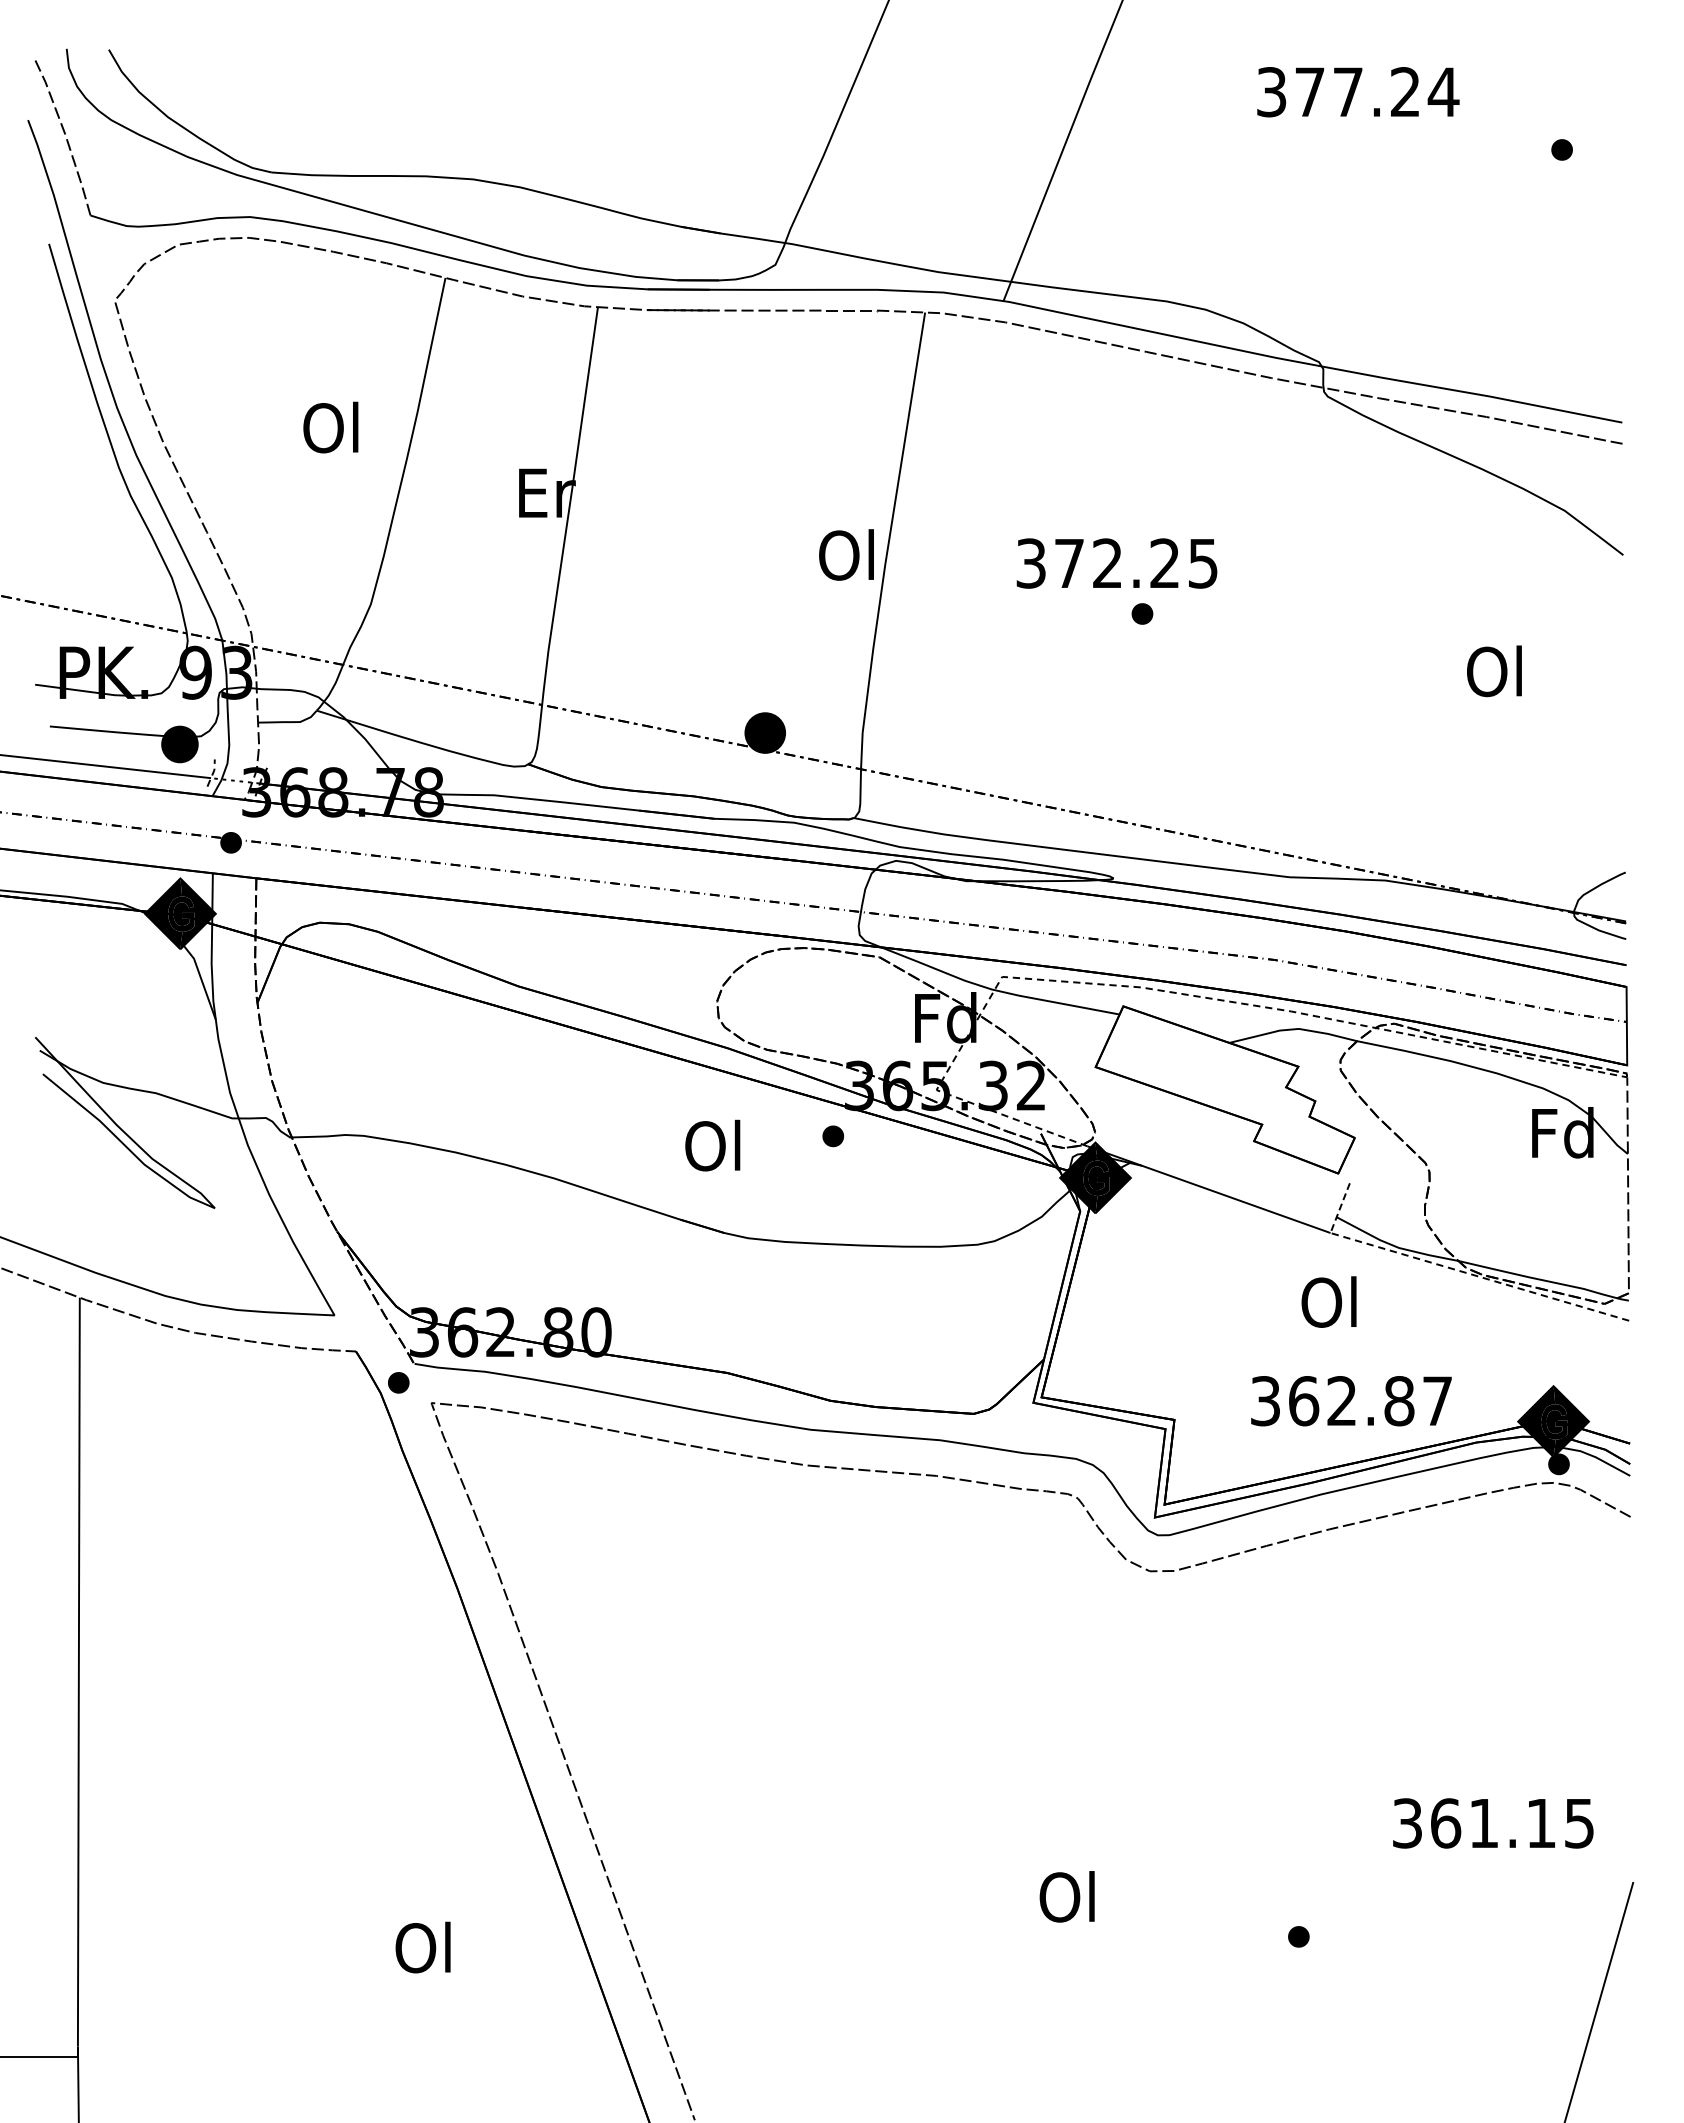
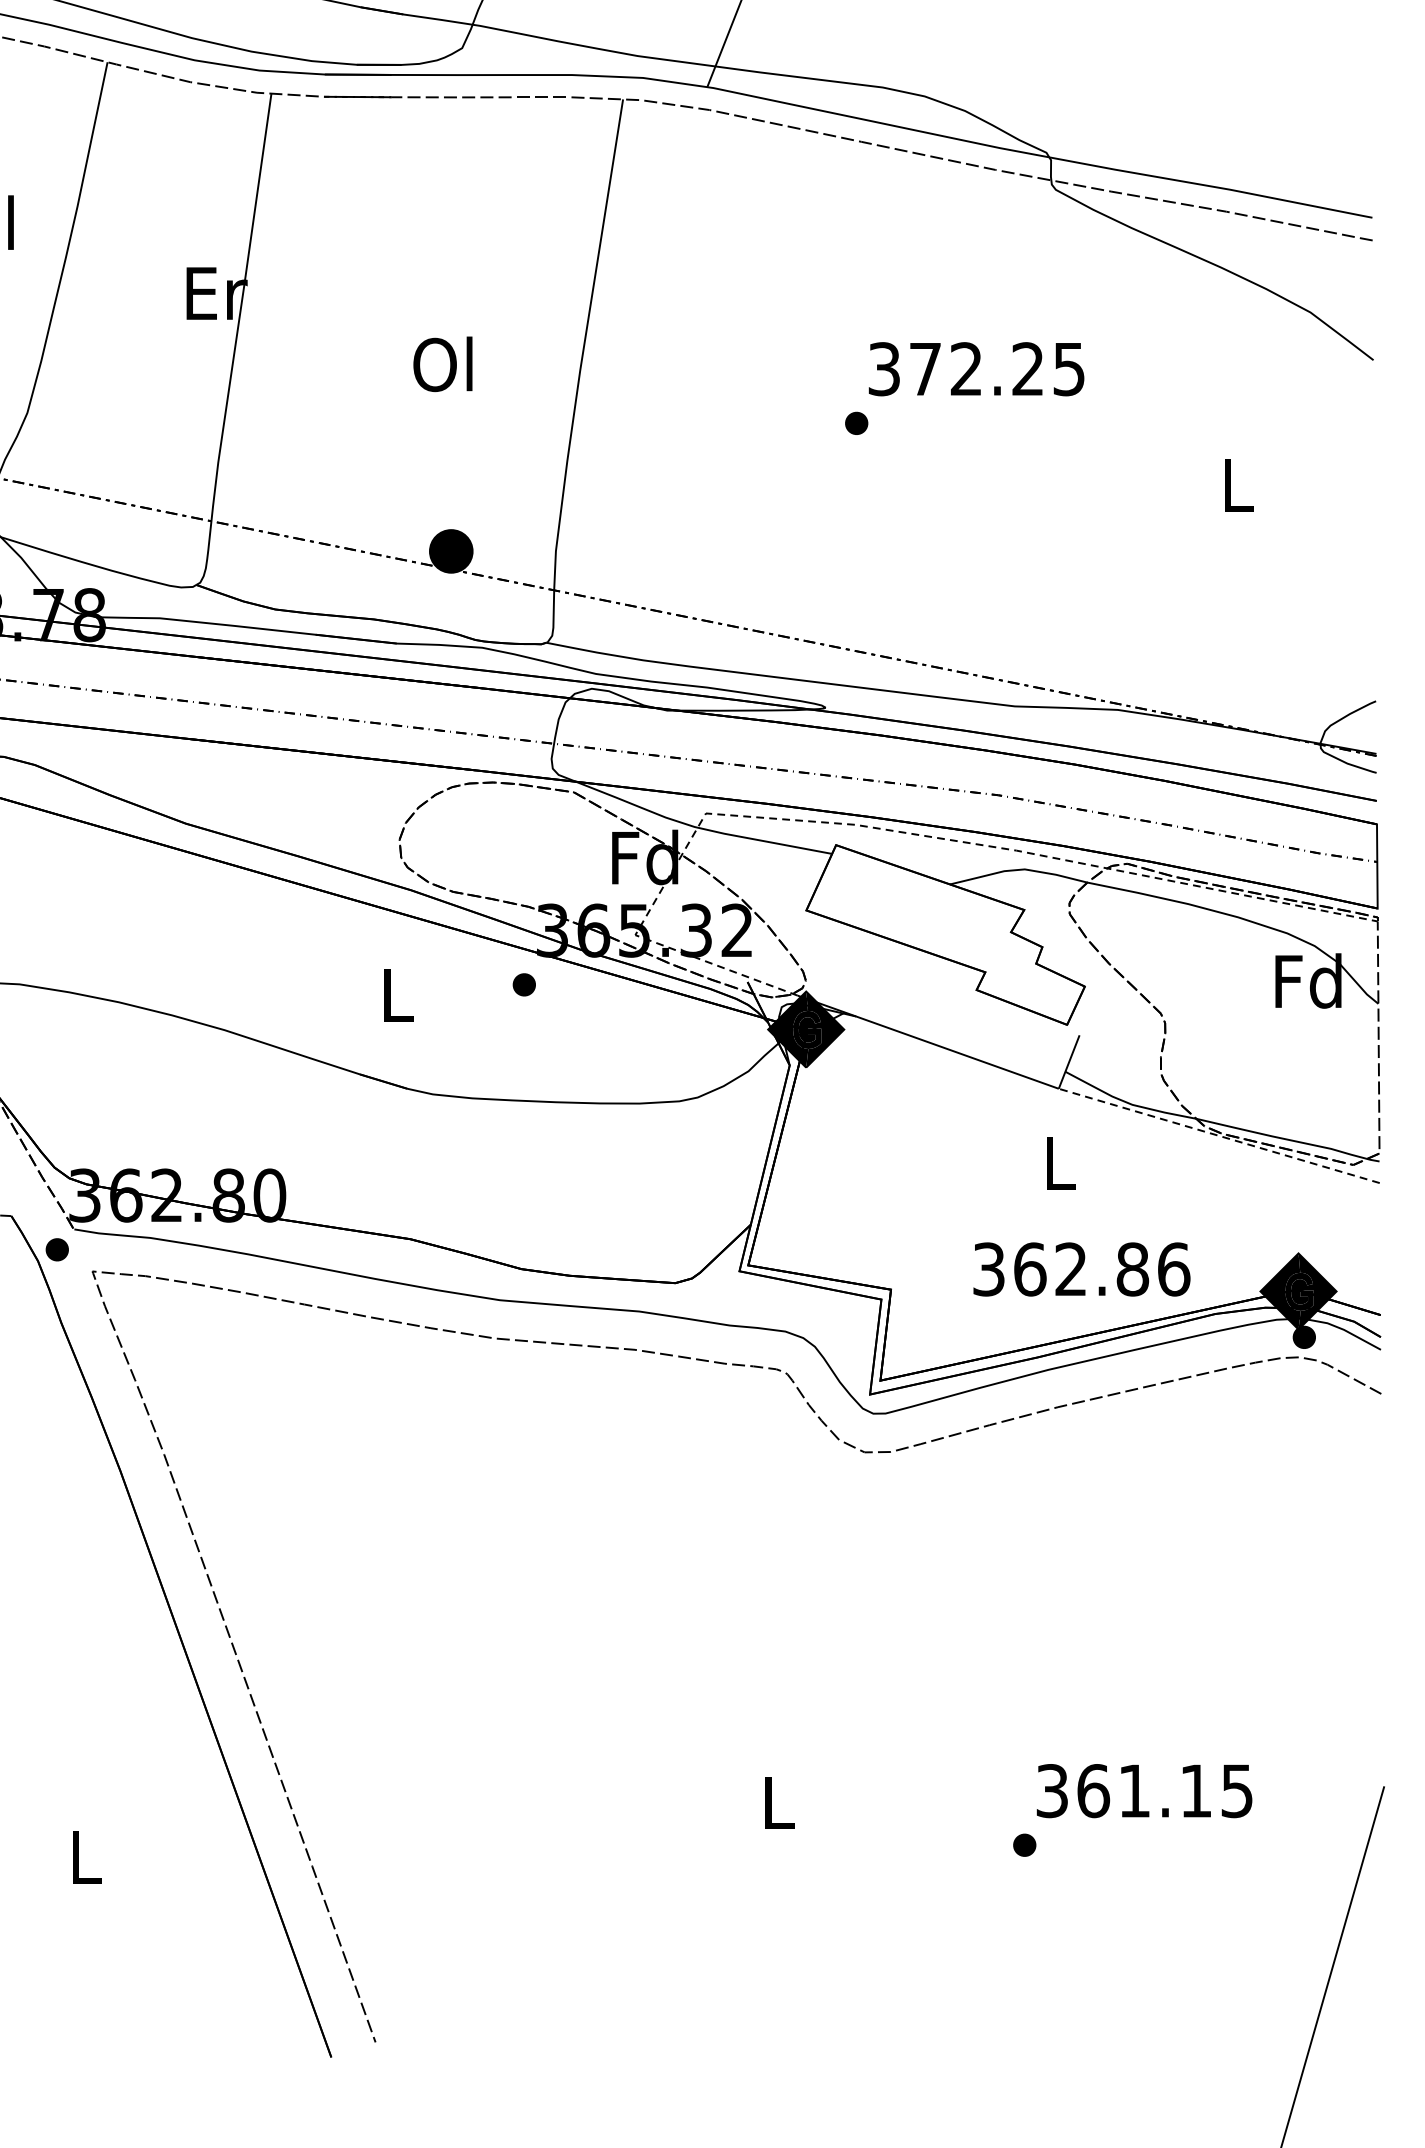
text: (846, 554) -> (442, 363), moved
text: (1116, 563) -> (976, 369), moved
text: (1494, 671) -> (1235, 485), Ol -> L
text: (712, 1145) -> (394, 994), Ol -> L
line: (1340, 1208) -> (1069, 1062), dashed -> solid
text: (1328, 1301) -> (1056, 1162), Ol -> L
text: (1437, 1401) -> (1173, 1269), 362.87 -> 362.86
text: (1493, 1823) -> (1144, 1791), moved
text: (1066, 1896) -> (775, 1801), Ol -> L
text: (422, 1947) -> (82, 1856), Ol -> L

